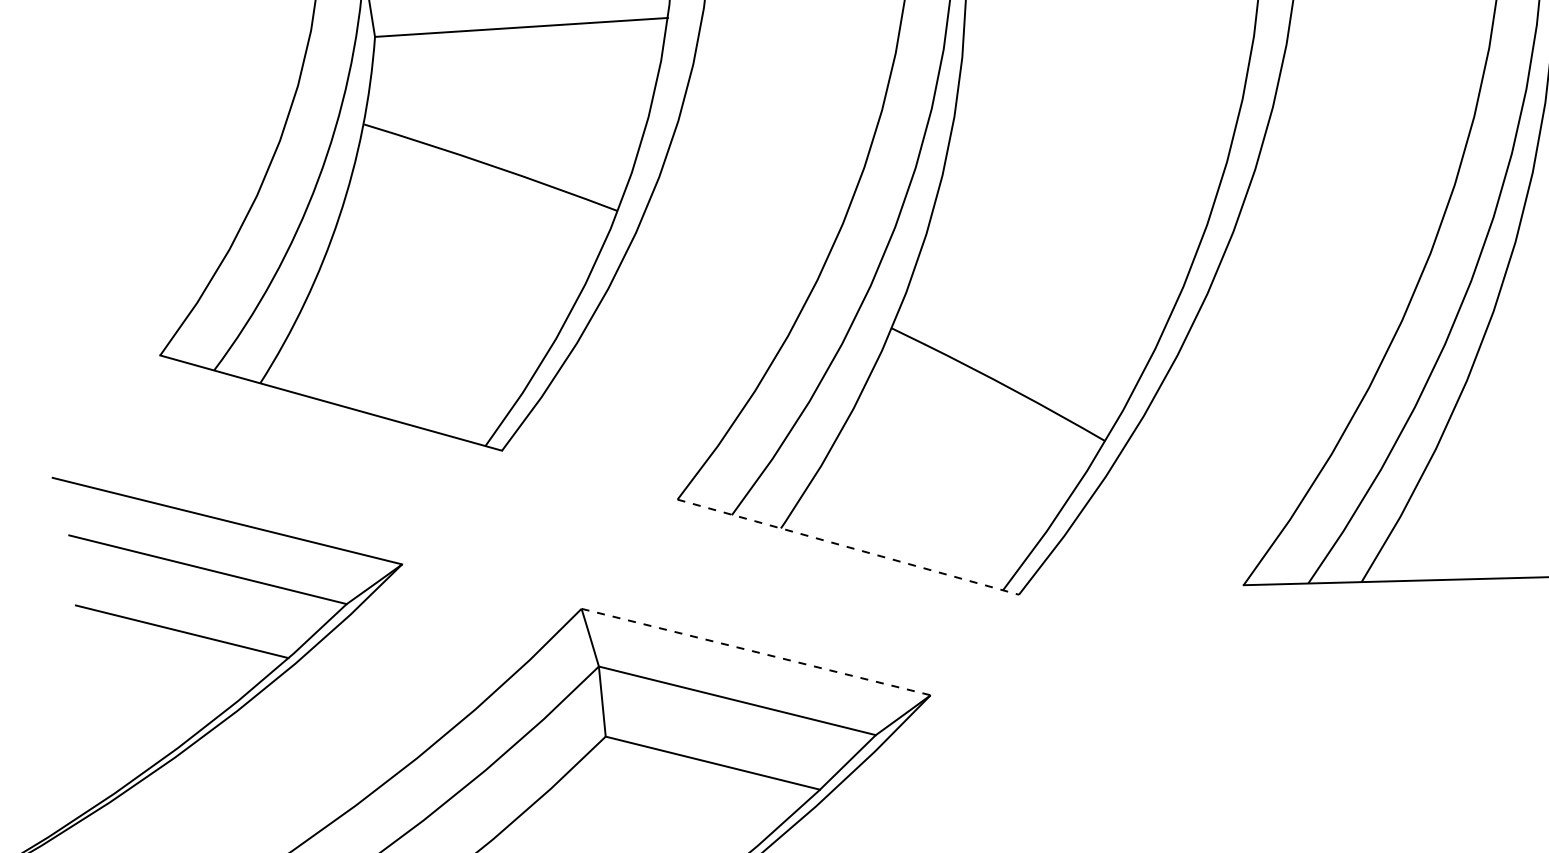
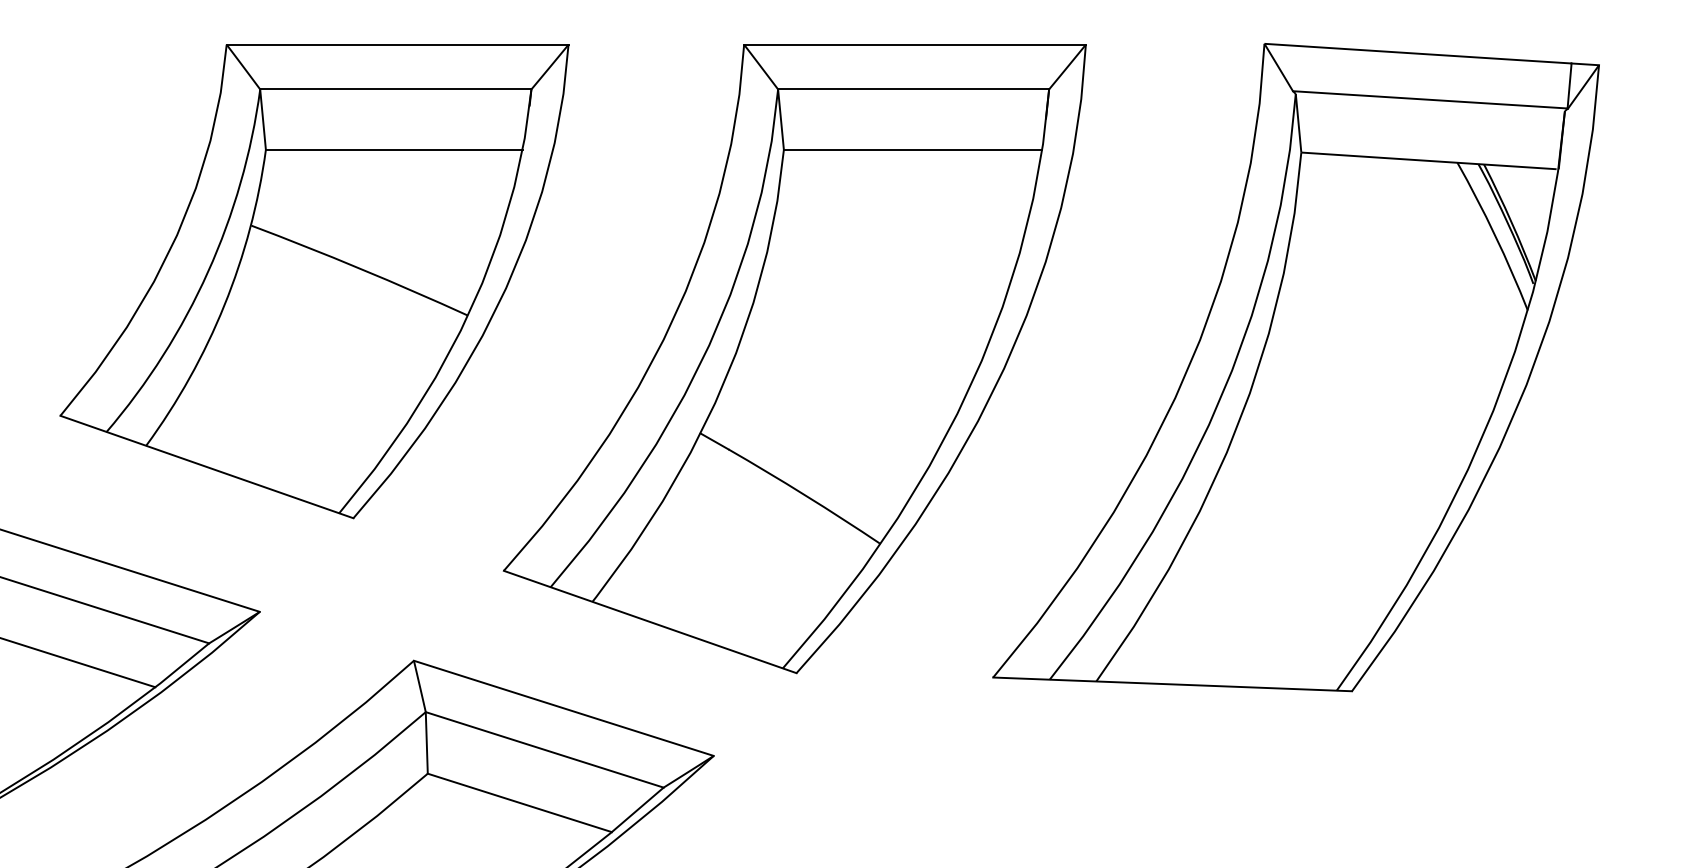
line: (848, 547) -> (650, 622), dashed -> solid
line: (756, 652) -> (564, 708), dashed -> solid

